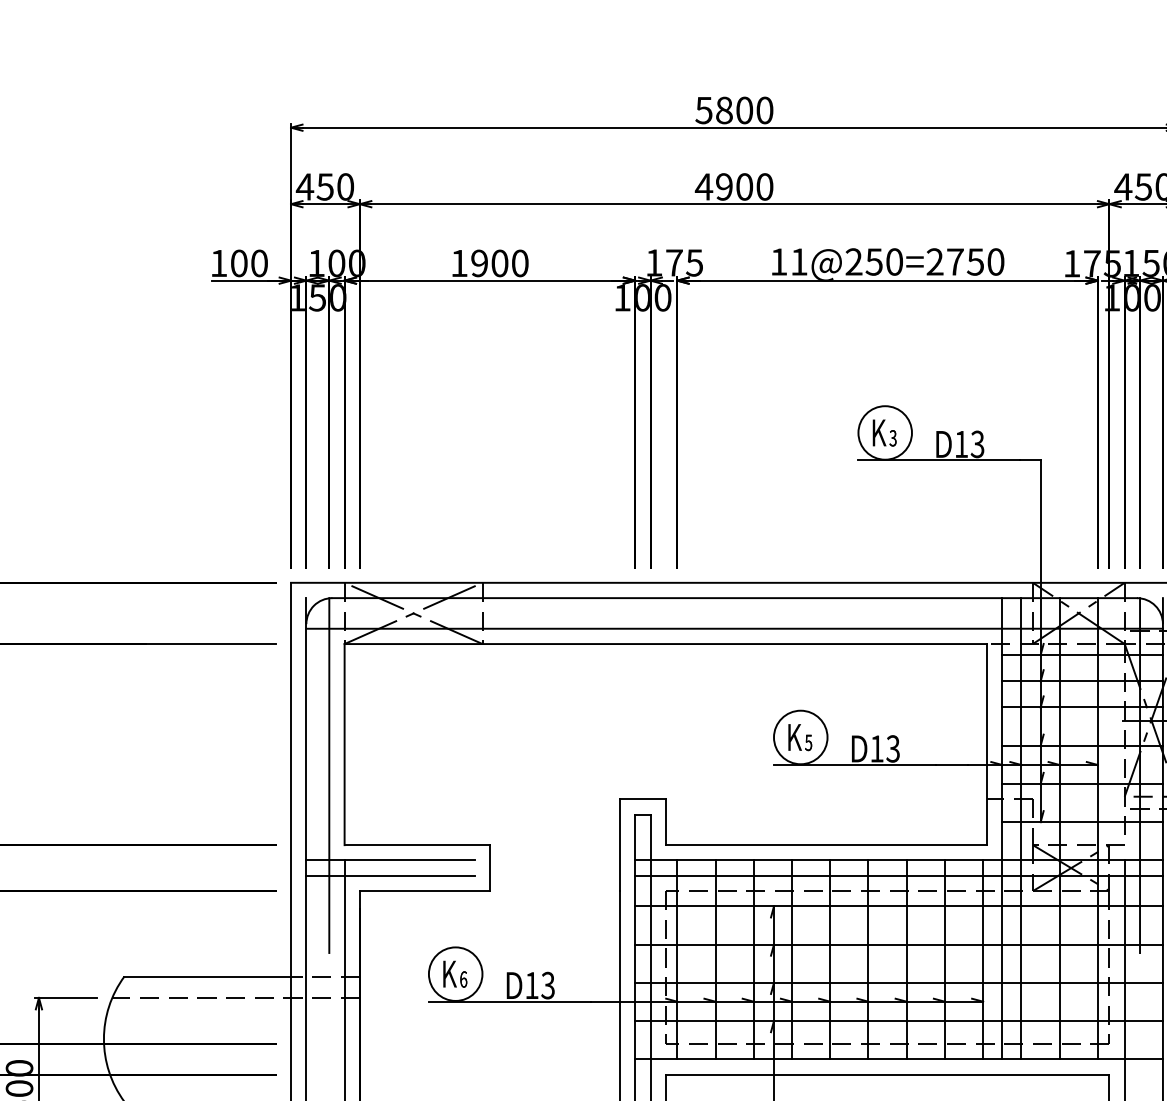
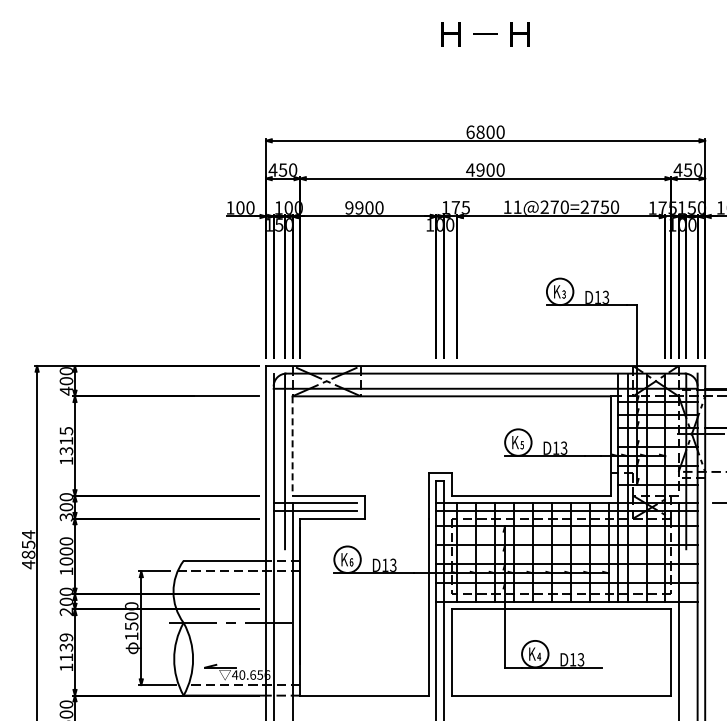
text: (704, 108) -> (470, 131), 5800 -> 6800
text: (459, 262) -> (349, 207), 1900 -> 9900
text: (873, 262) -> (554, 207), 11@250=2750 -> 11@270=2750
line: (344, 745) -> (292, 446), solid -> dashed

